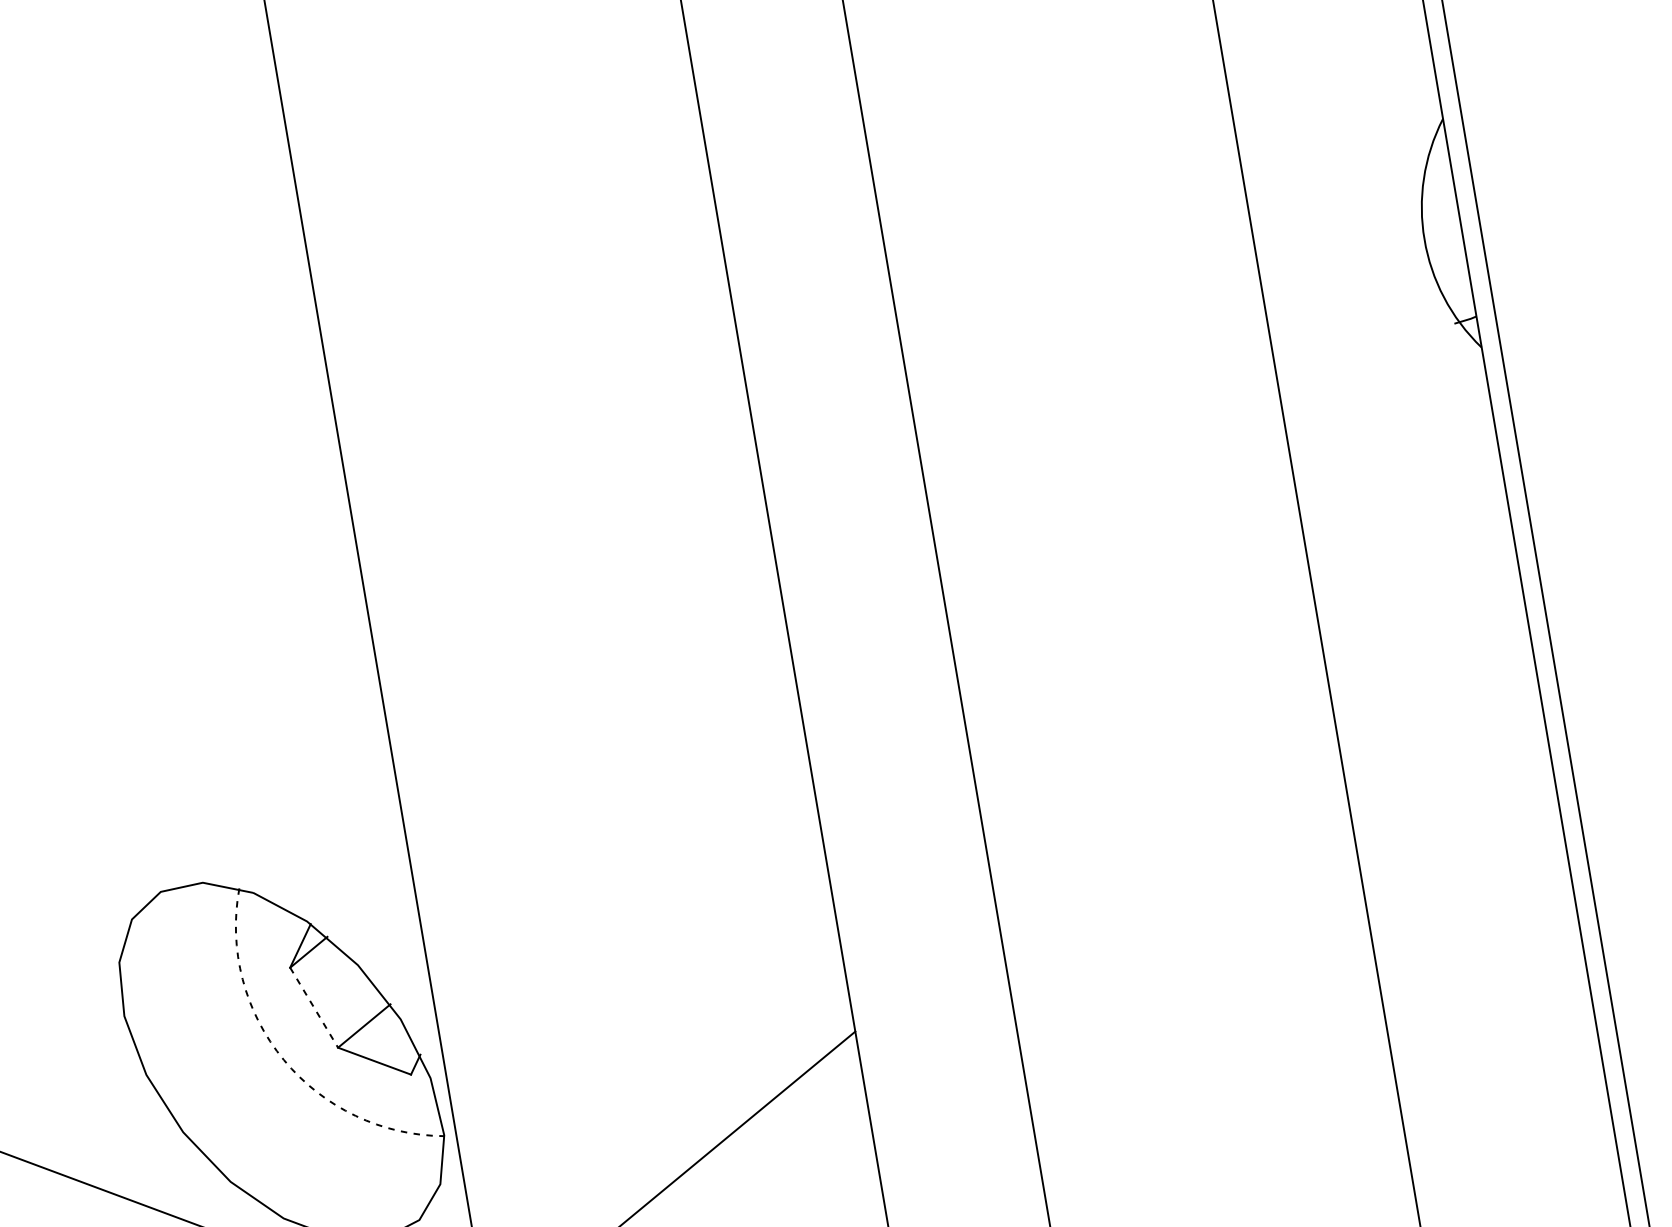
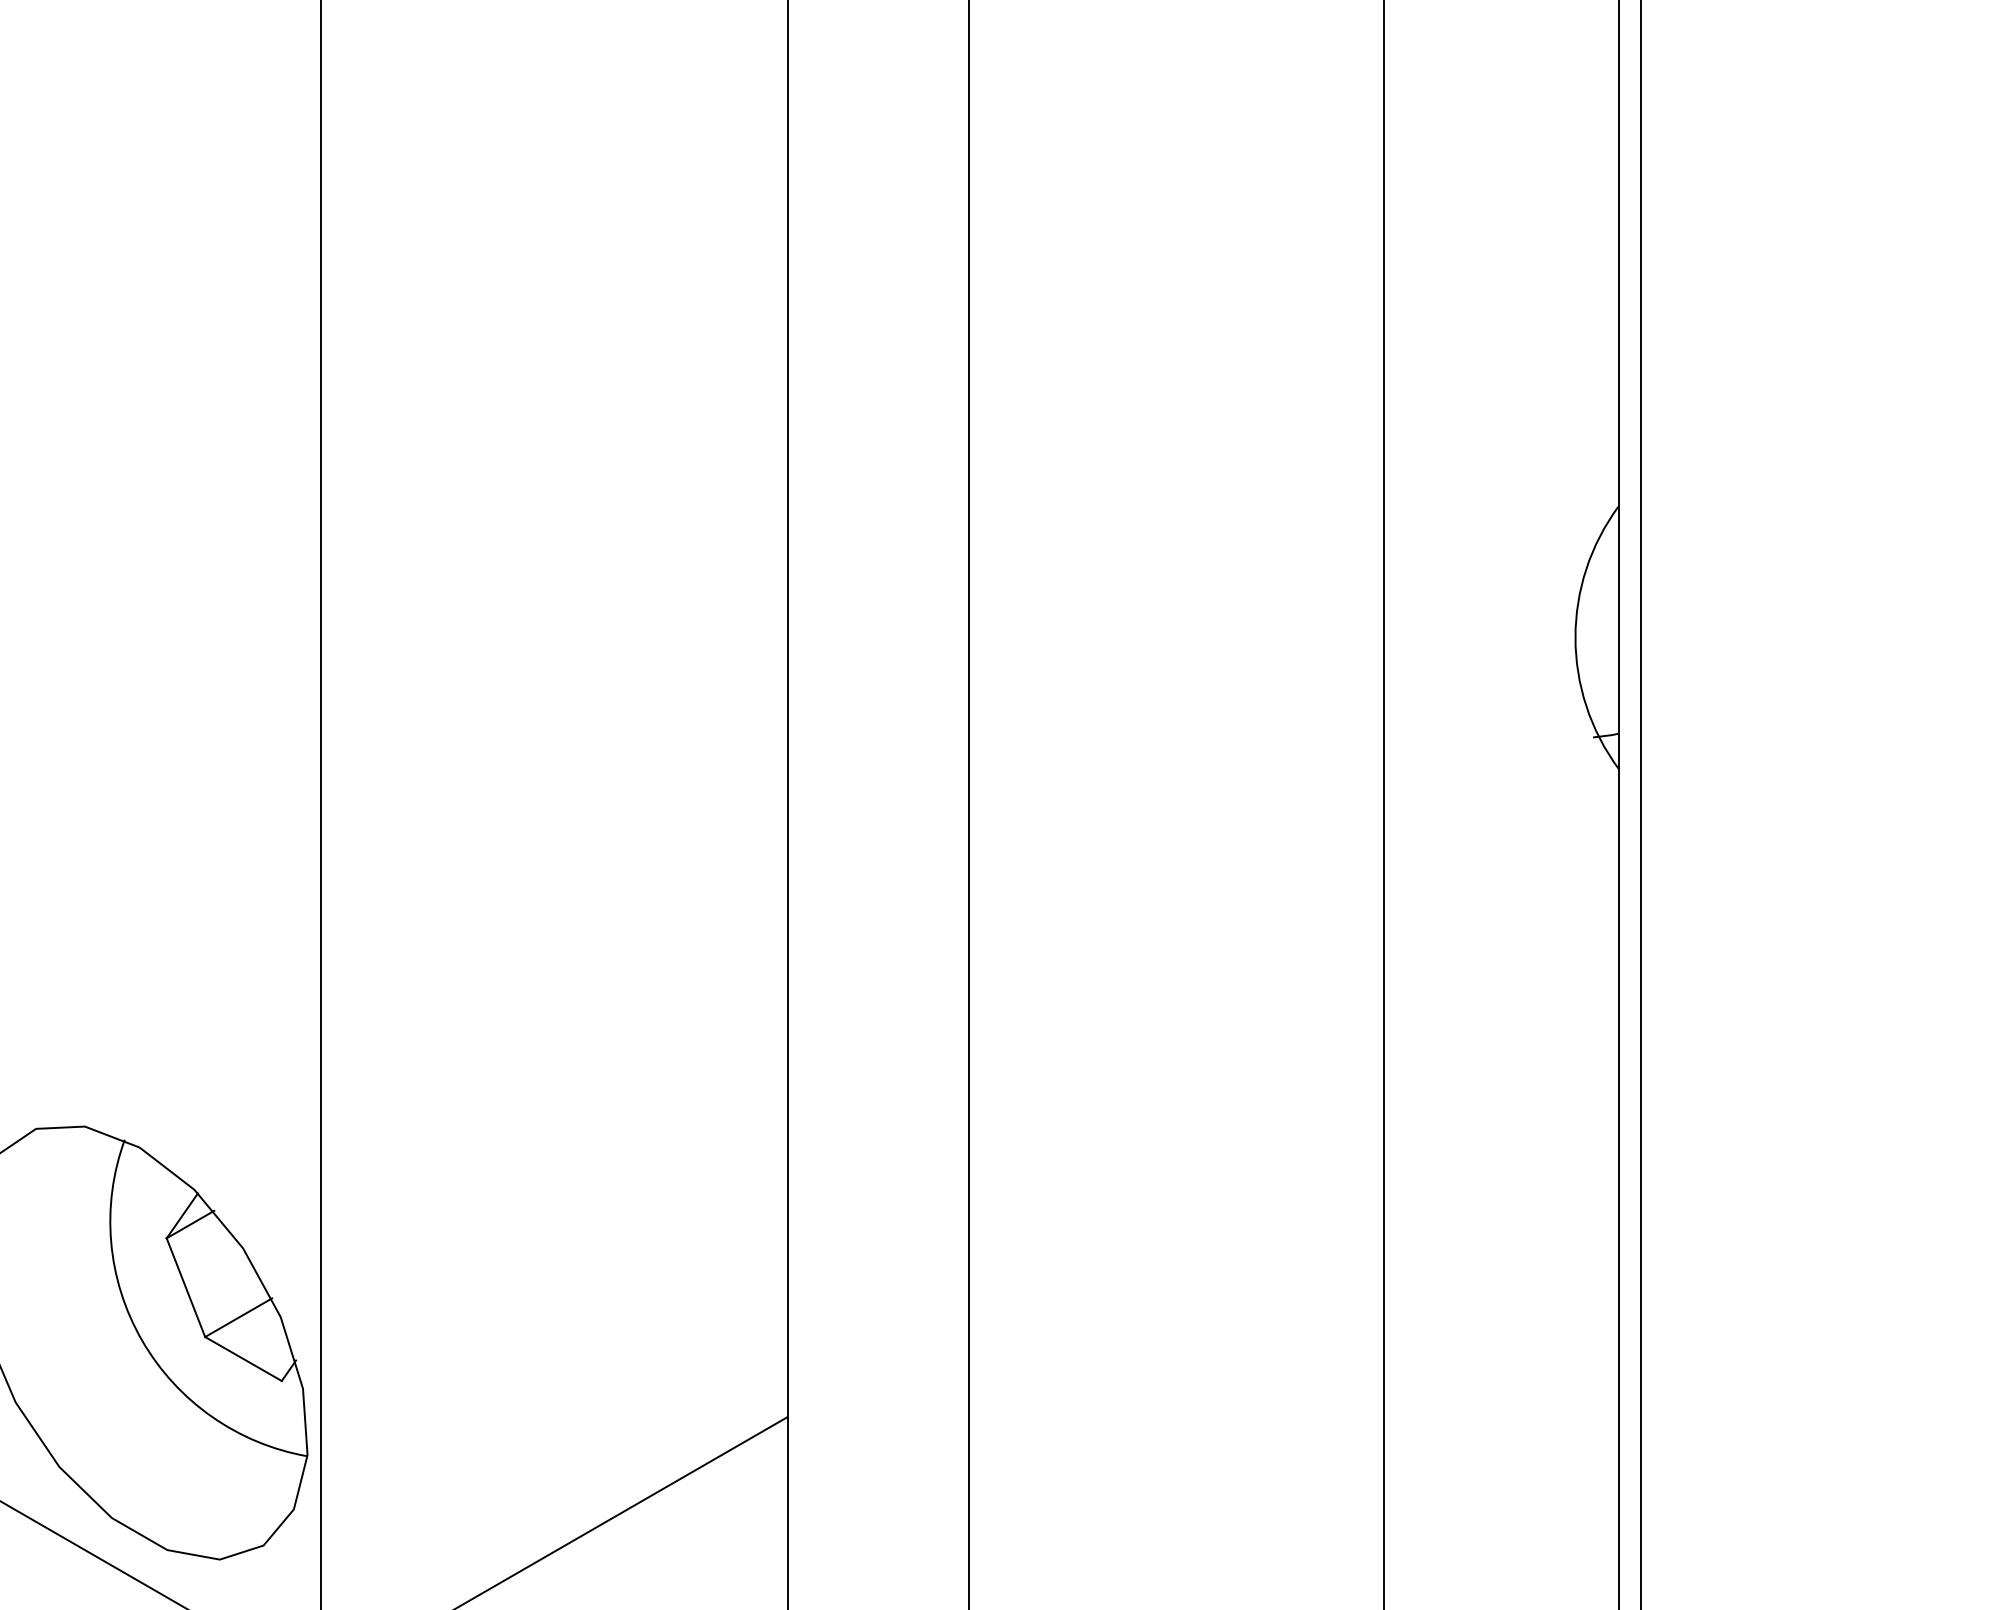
line: (313, 1007) -> (185, 1287), dashed -> solid
arc: (284, 1059) -> (142, 1340), dashed -> solid

